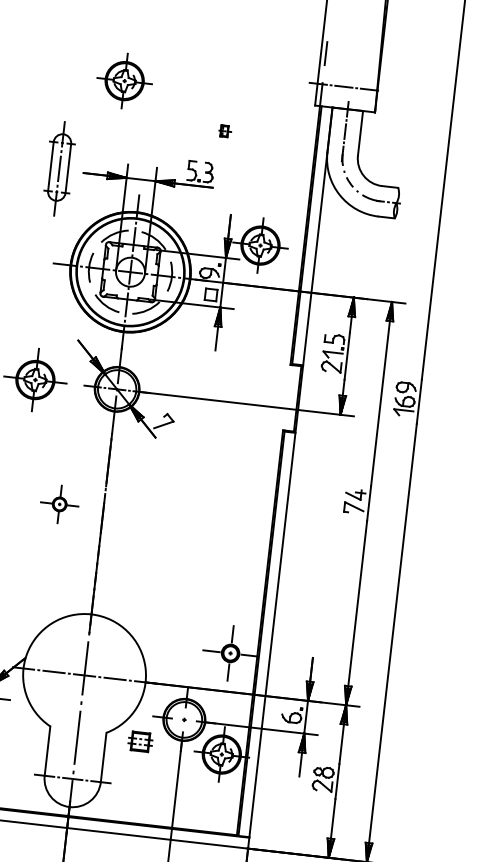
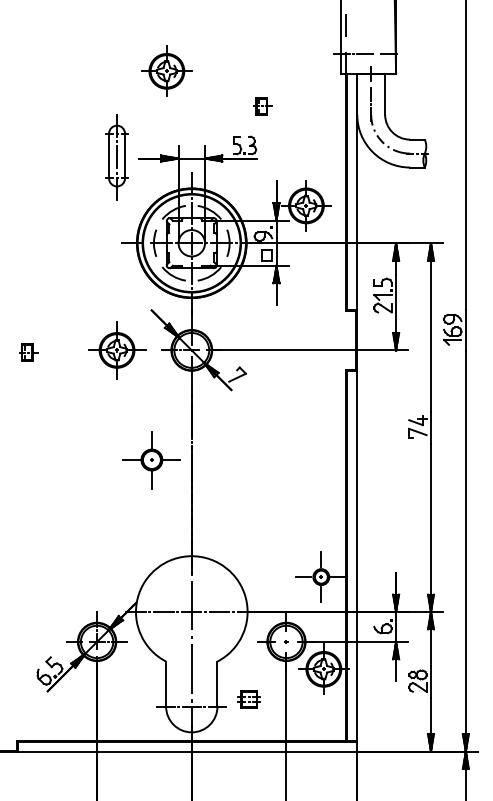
part: (224, 131) -> (262, 106), size x1.67
part: (59, 504) -> (151, 460), size x1.67
part: (139, 742) -> (248, 699), moved

